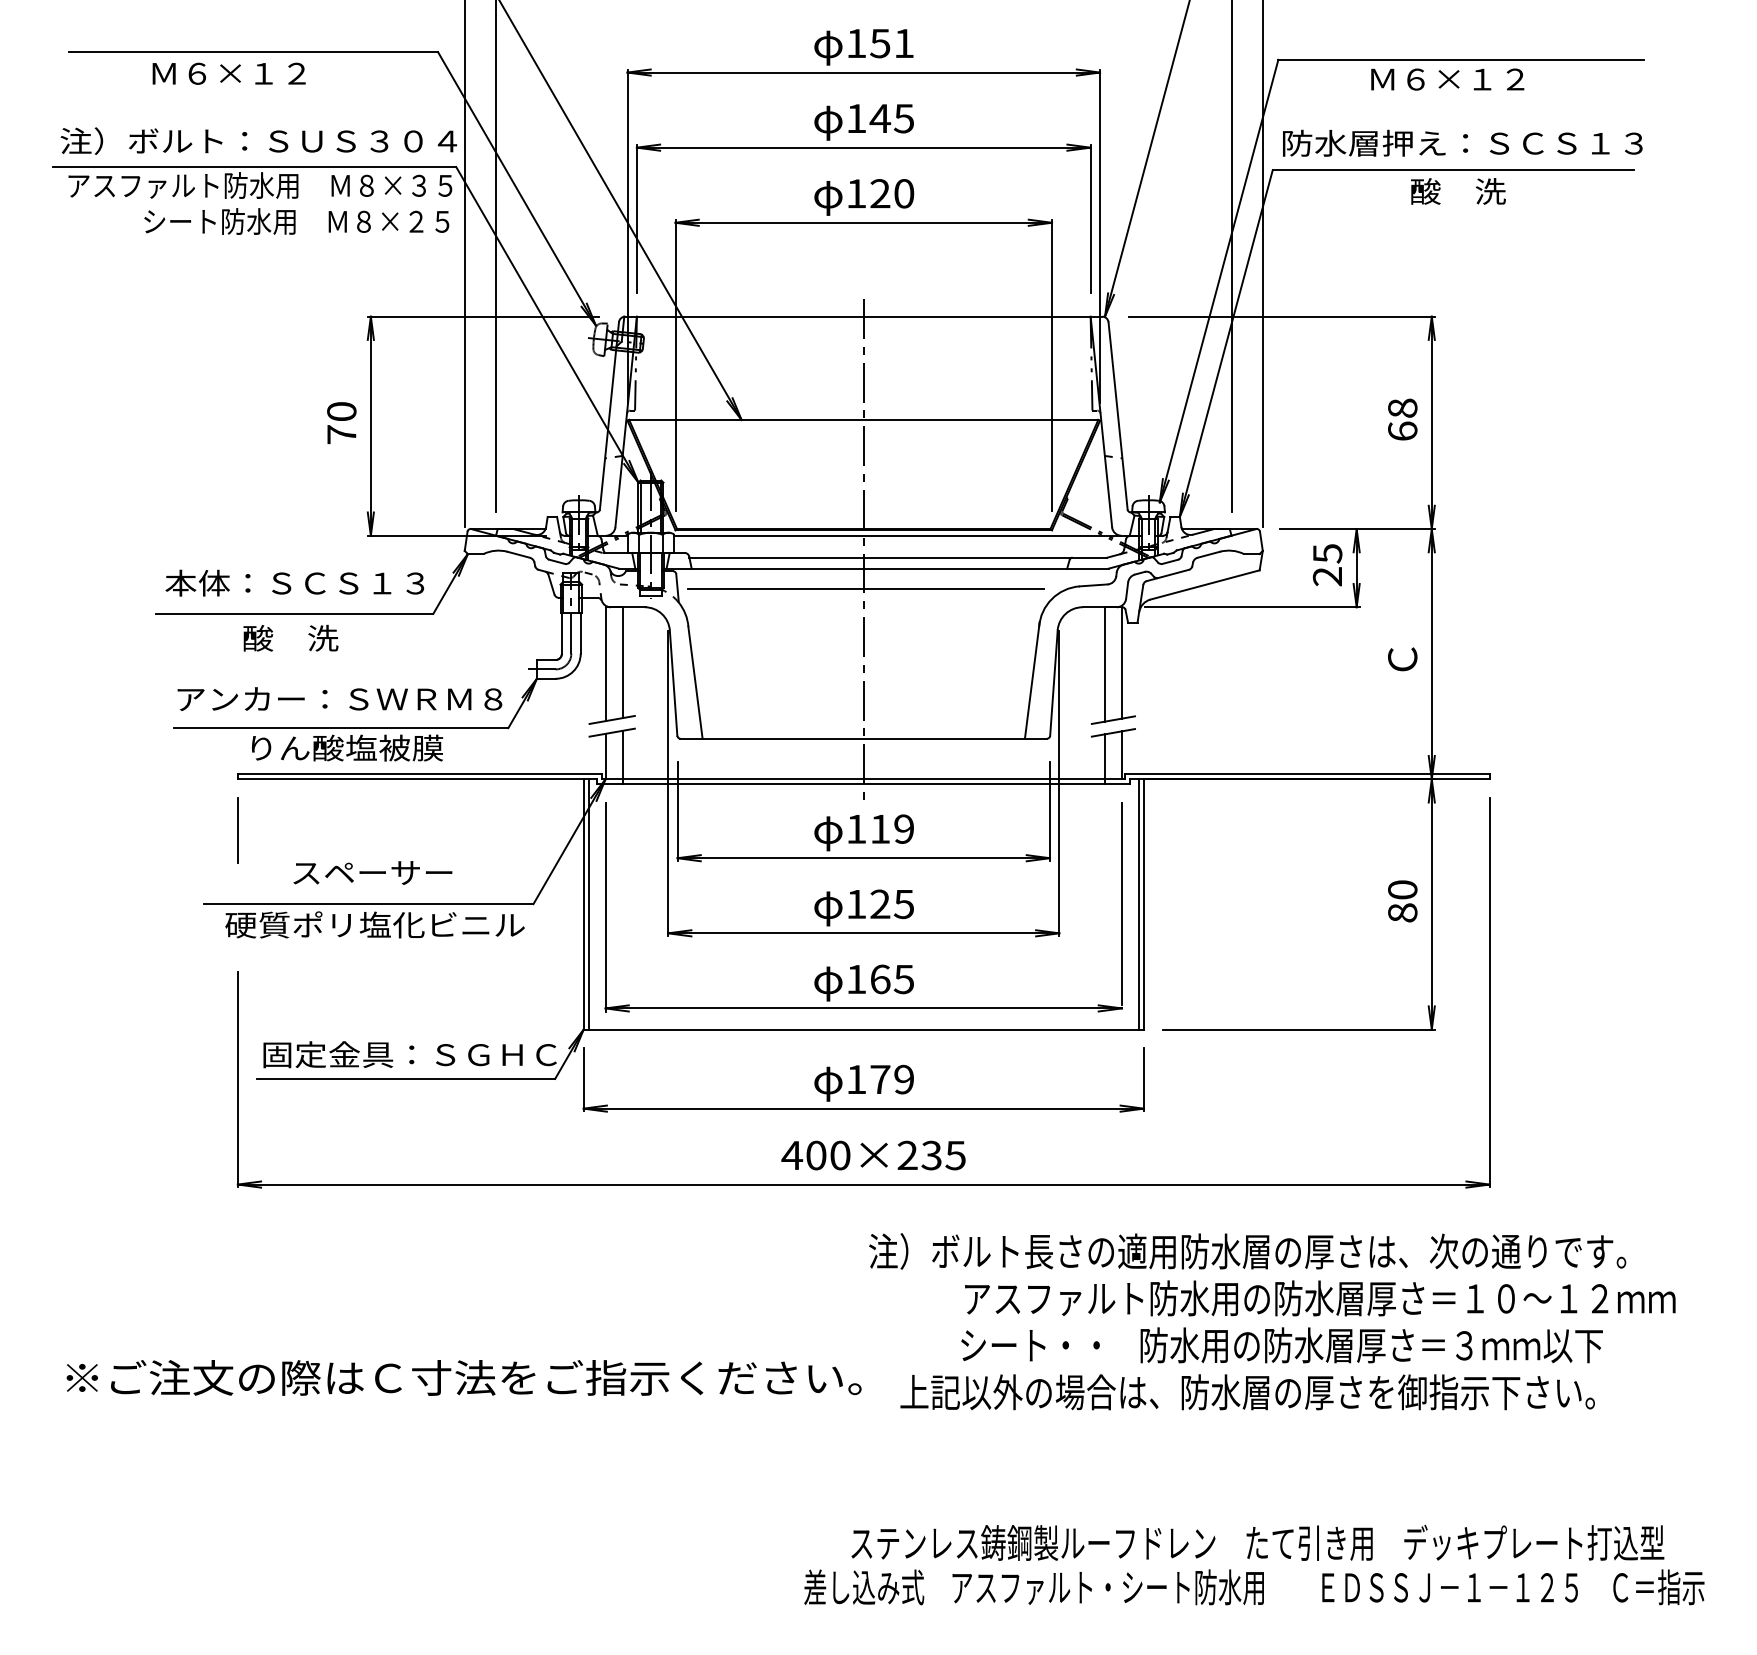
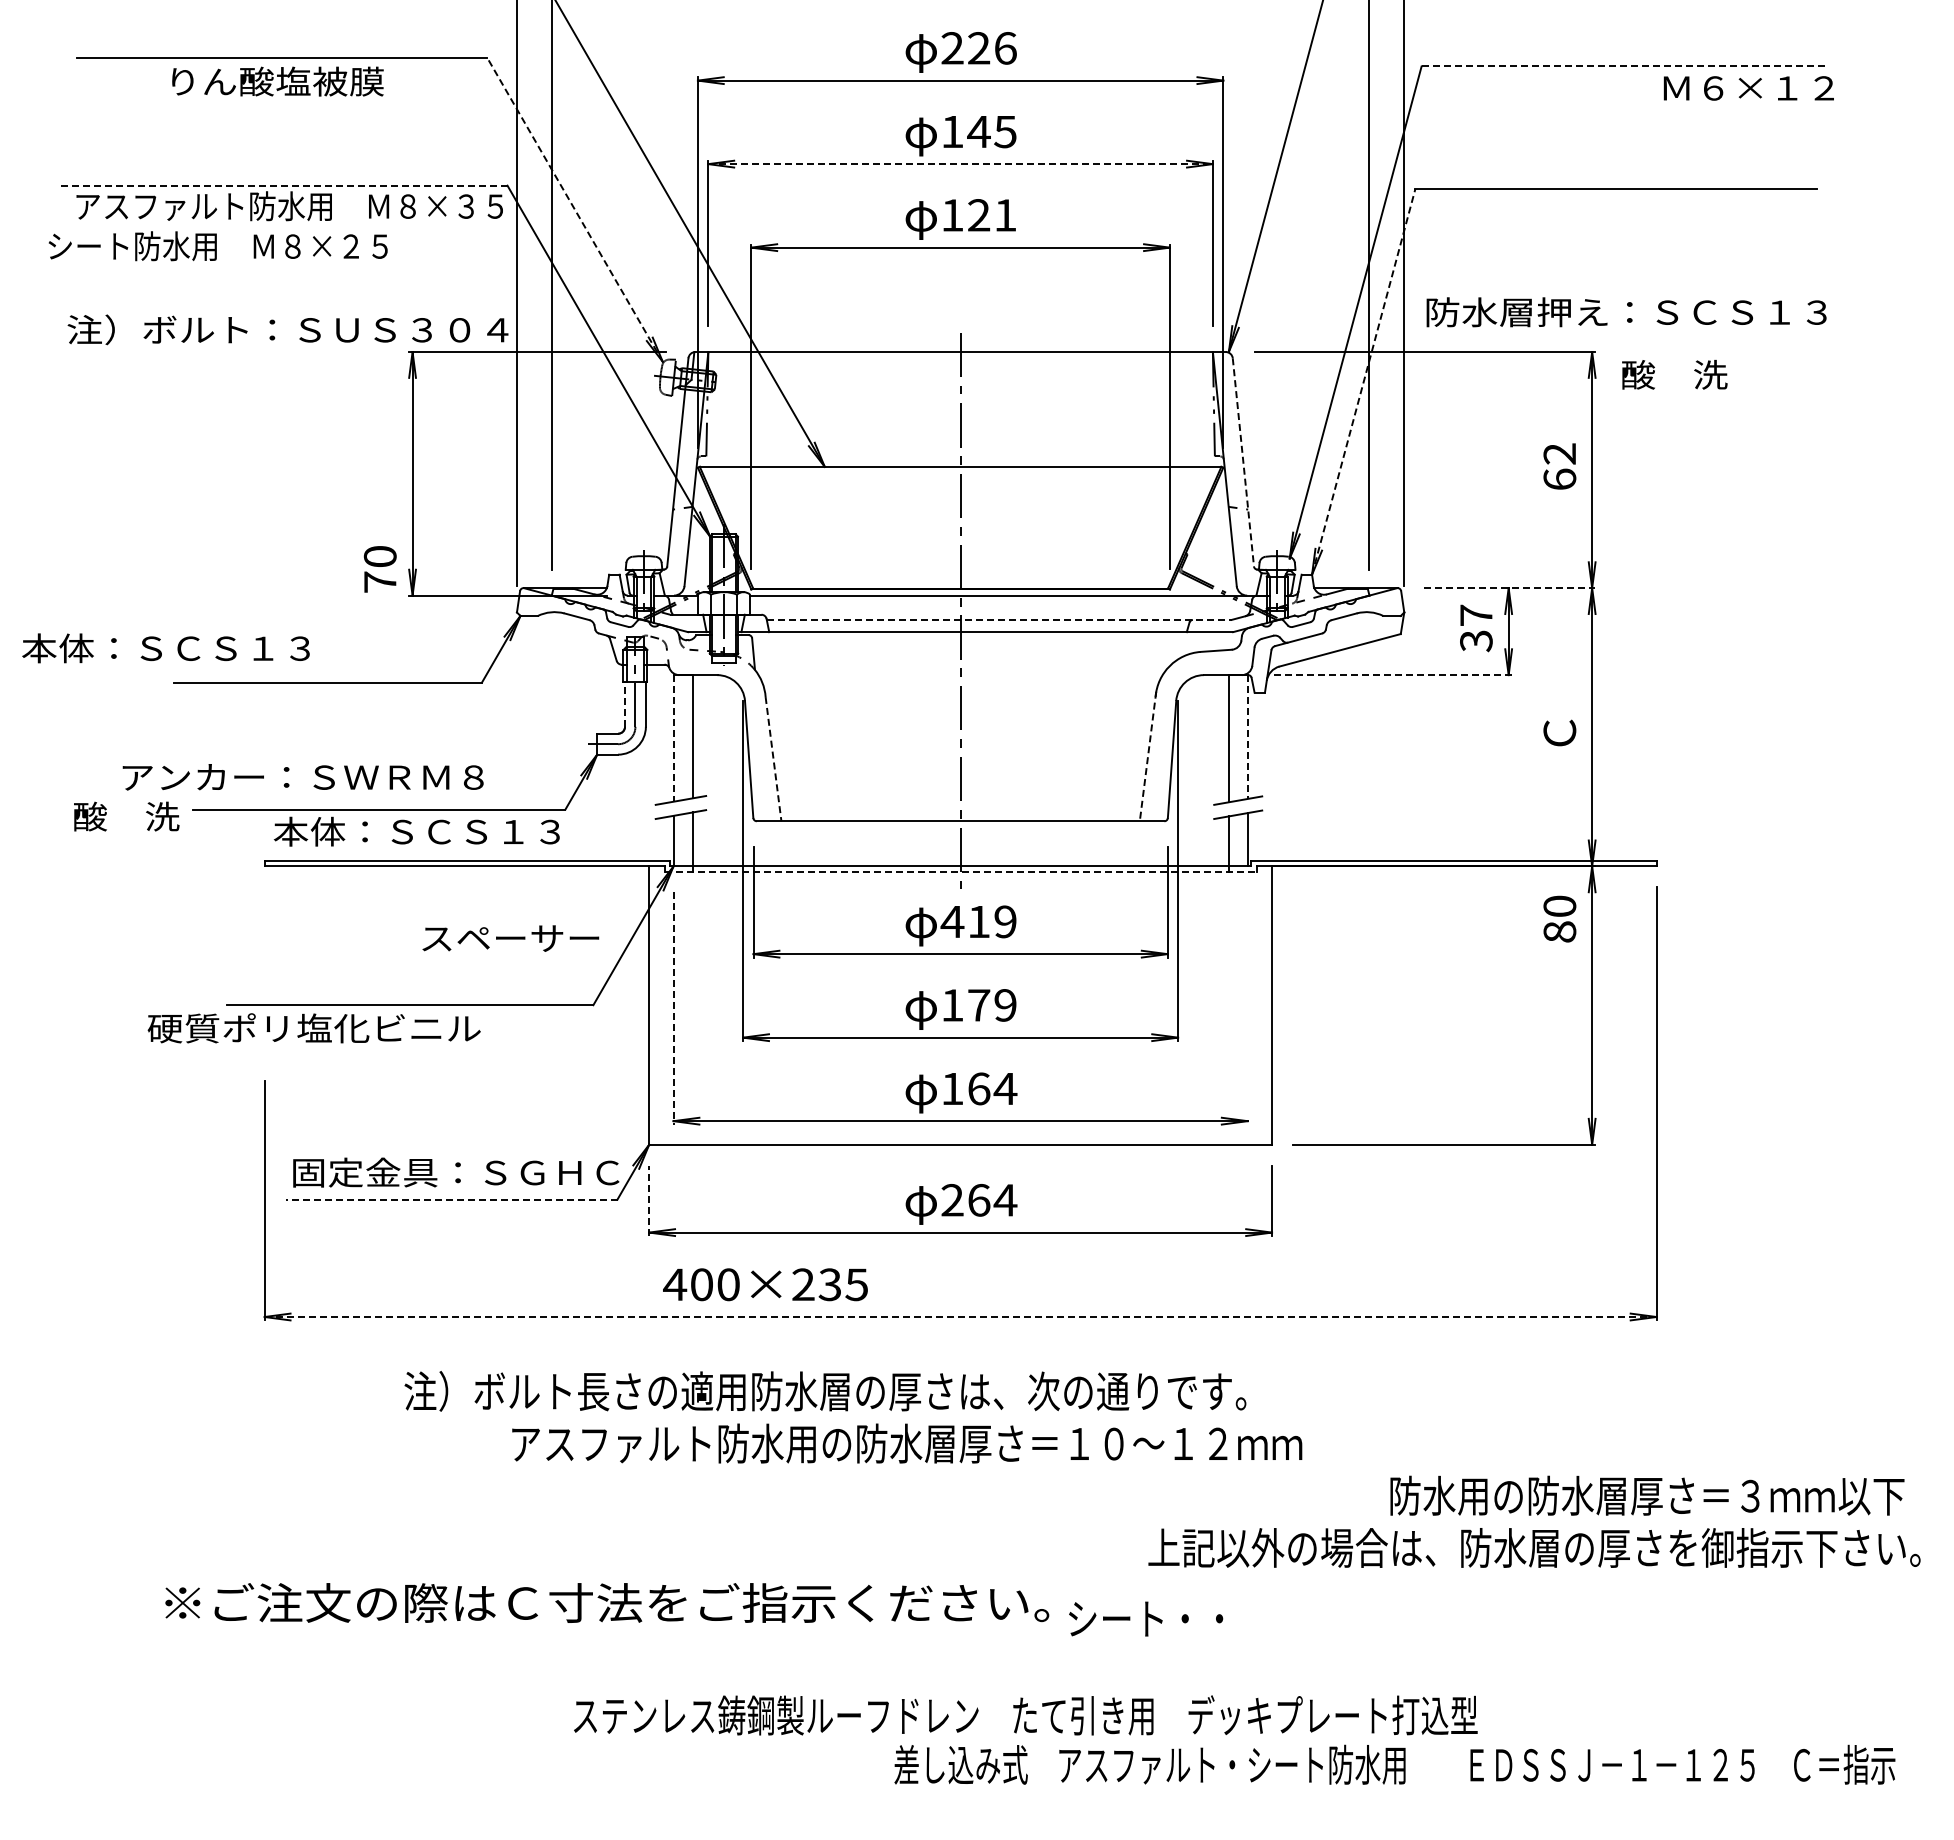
text: (879, 43) -> (978, 48), 151 -> 226
line: (1460, 59) -> (1624, 66), solid -> dashed
text: (248, 73) -> (276, 81), Ｍ６×１２ -> りん酸塩被膜
text: (1447, 79) -> (1748, 88), moved
text: (258, 140) -> (287, 329), moved
text: (1462, 143) -> (1626, 312), moved
line: (864, 148) -> (961, 164), solid -> dashed
line: (253, 166) -> (282, 185), solid -> dashed
line: (516, 188) -> (574, 209), solid -> dashed
text: (1458, 191) -> (1674, 374), moved
text: (904, 193) -> (1005, 215), 120 -> 121
text: (296, 221) -> (217, 246), moved
line: (1226, 343) -> (1363, 381), solid -> dashed
text: (1402, 407) -> (1559, 453), 68 -> 62
line: (1118, 416) -> (1243, 462), solid -> dashed
text: (341, 423) -> (379, 569), moved
line: (1357, 529) -> (1509, 588), solid -> dashed
line: (898, 557) -> (999, 619), solid -> dashed
text: (1327, 565) -> (1476, 628), 25 -> 37
text: (294, 583) -> (165, 648), moved
line: (865, 588) -> (962, 654), removed
line: (1253, 607) -> (1393, 675), solid -> dashed
line: (562, 633) -> (625, 704), solid -> dashed
text: (290, 638) -> (126, 816), moved
line: (1121, 663) -> (1247, 737), solid -> dashed
line: (605, 664) -> (673, 738), solid -> dashed
line: (1031, 680) -> (1147, 756), solid -> dashed
line: (695, 683) -> (773, 759), solid -> dashed
text: (339, 699) -> (302, 777), moved
text: (374, 747) -> (416, 831), りん酸塩被膜 -> 本体：ＳＣＳ１３
line: (864, 783) -> (961, 871), solid -> dashed
text: (856, 828) -> (952, 921), 119 -> 419
line: (237, 830) -> (264, 923), removed
text: (372, 872) -> (510, 938), moved
text: (1402, 900) -> (1559, 918), moved
line: (1121, 903) -> (1247, 1004), removed
line: (588, 904) -> (654, 1005), removed
text: (892, 904) -> (992, 1005), 125 -> 179
line: (1138, 904) -> (1266, 1005), removed
line: (605, 907) -> (673, 1009), solid -> dashed
text: (374, 925) -> (313, 1028), moved
text: (904, 979) -> (1005, 1089), 165 -> 164
line: (405, 1078) -> (451, 1199), solid -> dashed
text: (880, 1078) -> (979, 1199), 179 -> 264
line: (583, 1079) -> (649, 1200), solid -> dashed
text: (873, 1155) -> (765, 1284), moved
line: (863, 1185) -> (960, 1317), solid -> dashed
text: (1247, 1251) -> (825, 1391), moved
text: (1320, 1298) -> (907, 1443), moved
text: (1030, 1345) -> (1146, 1618), moved
text: (1371, 1345) -> (1647, 1495), moved
text: (464, 1377) -> (607, 1602), moved
text: (1247, 1391) -> (1534, 1547), moved
text: (1257, 1542) -> (1025, 1715), moved

